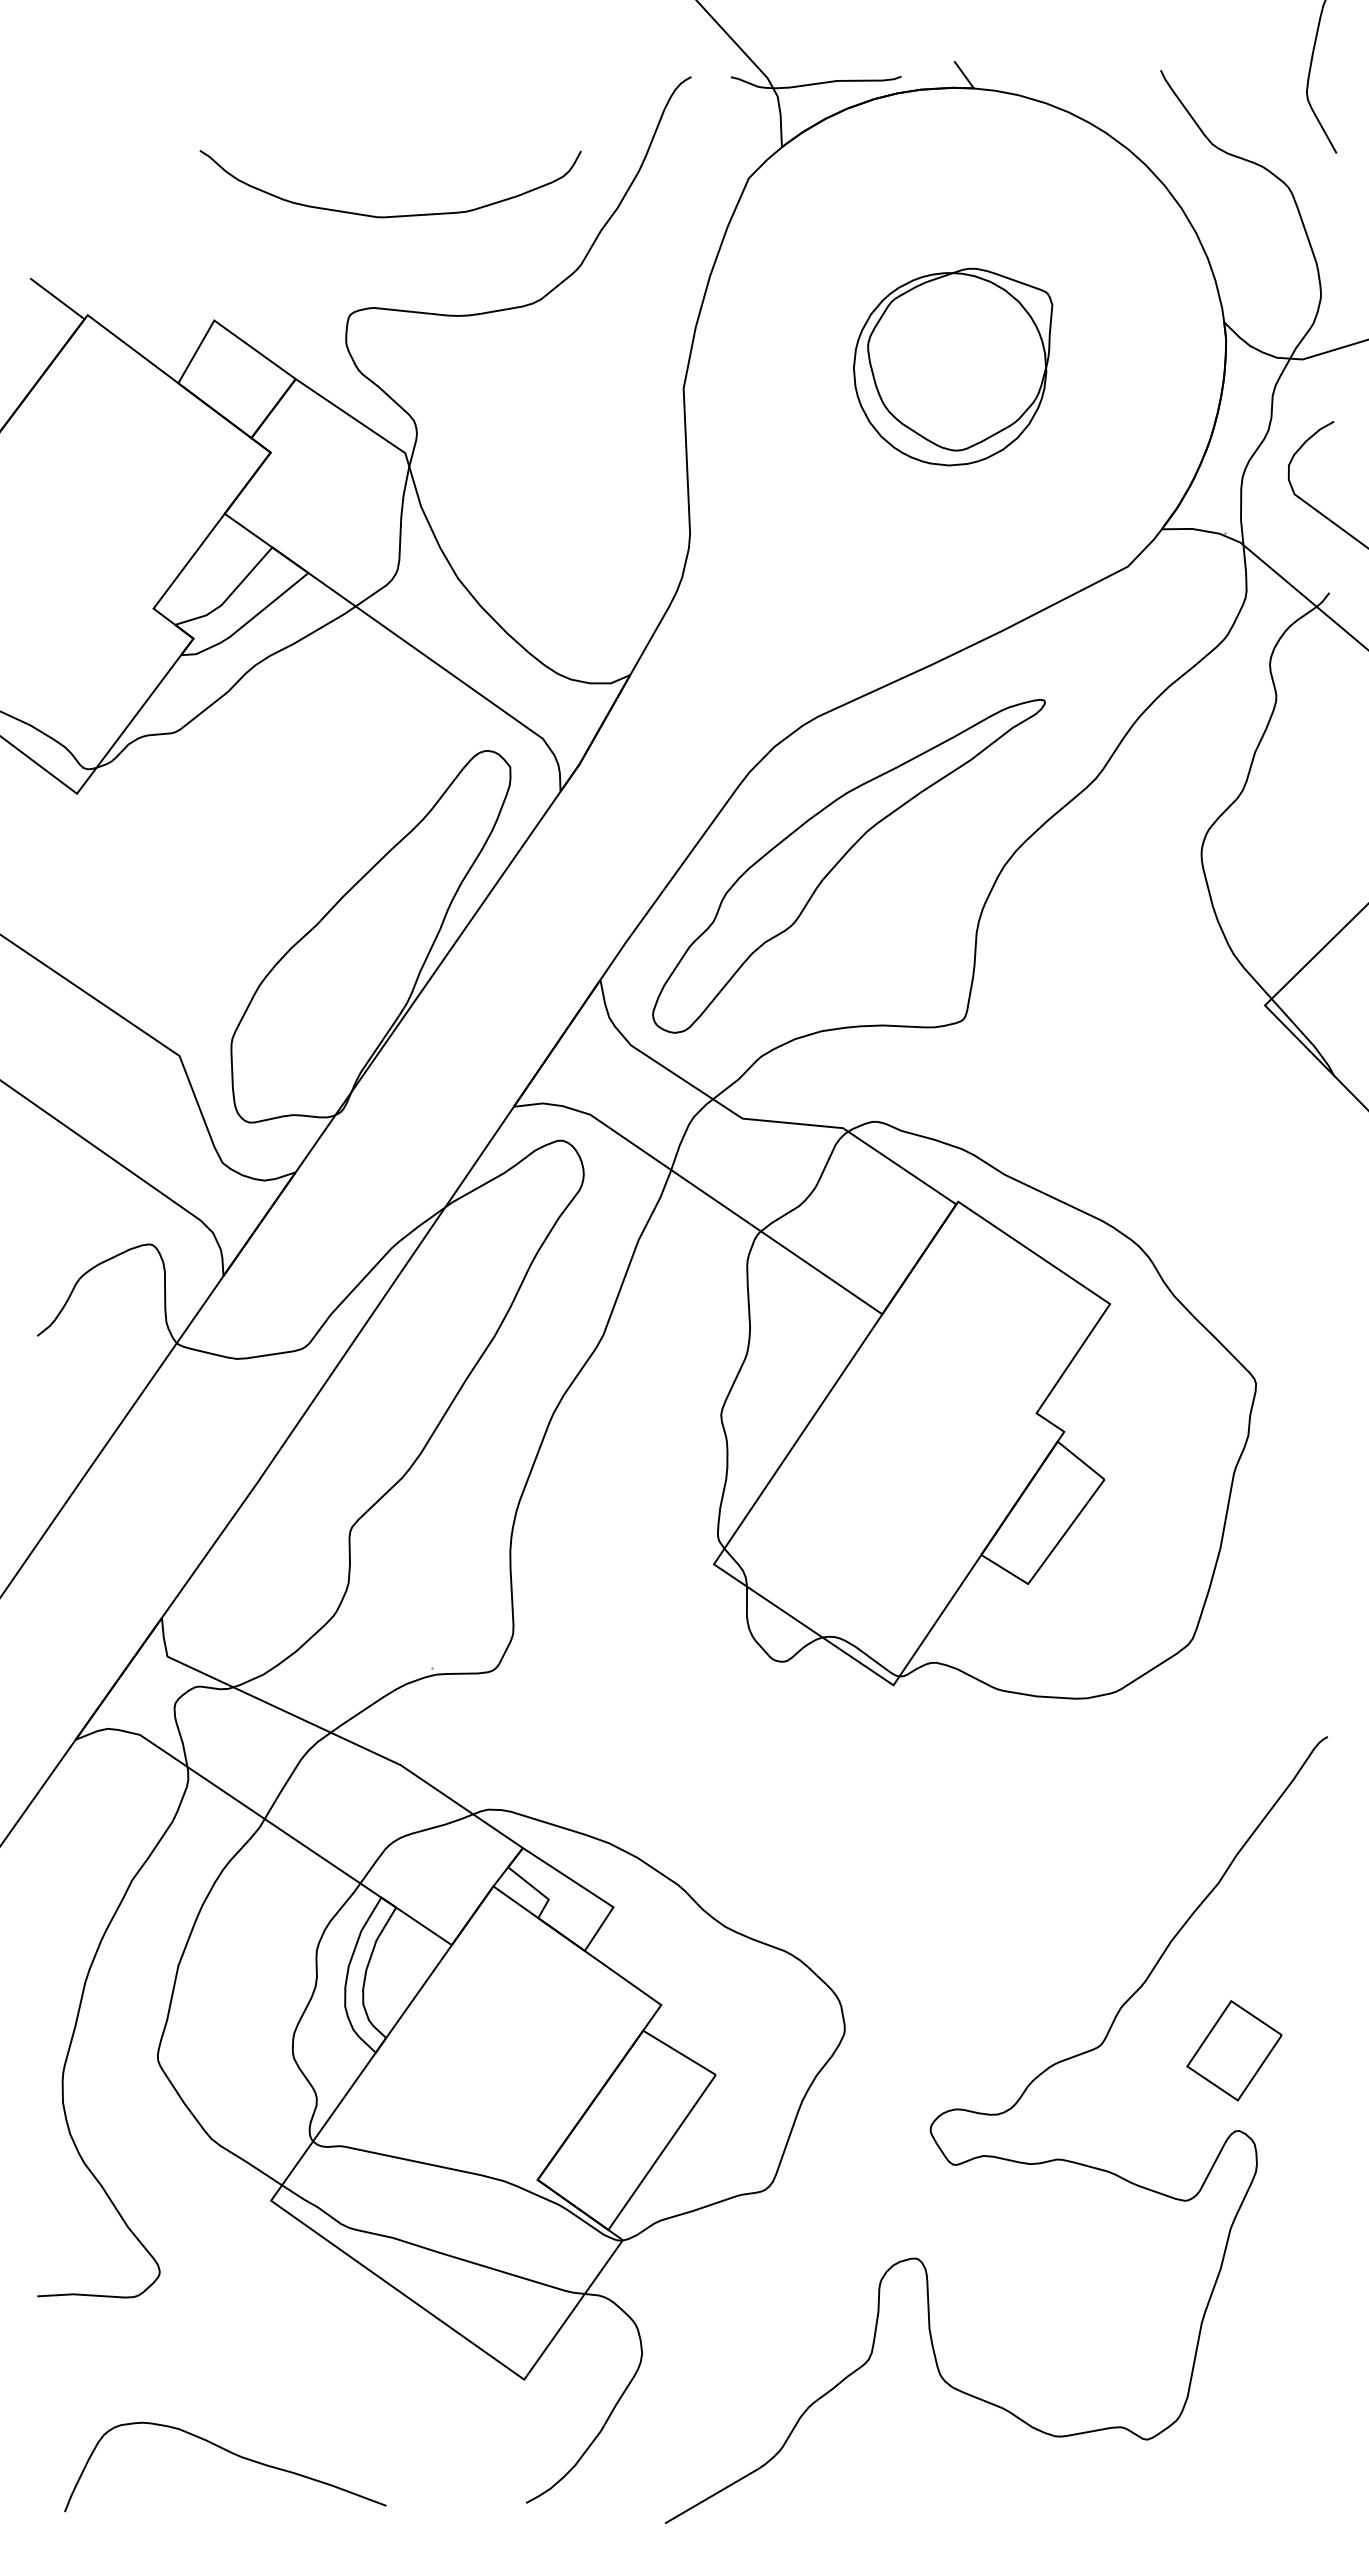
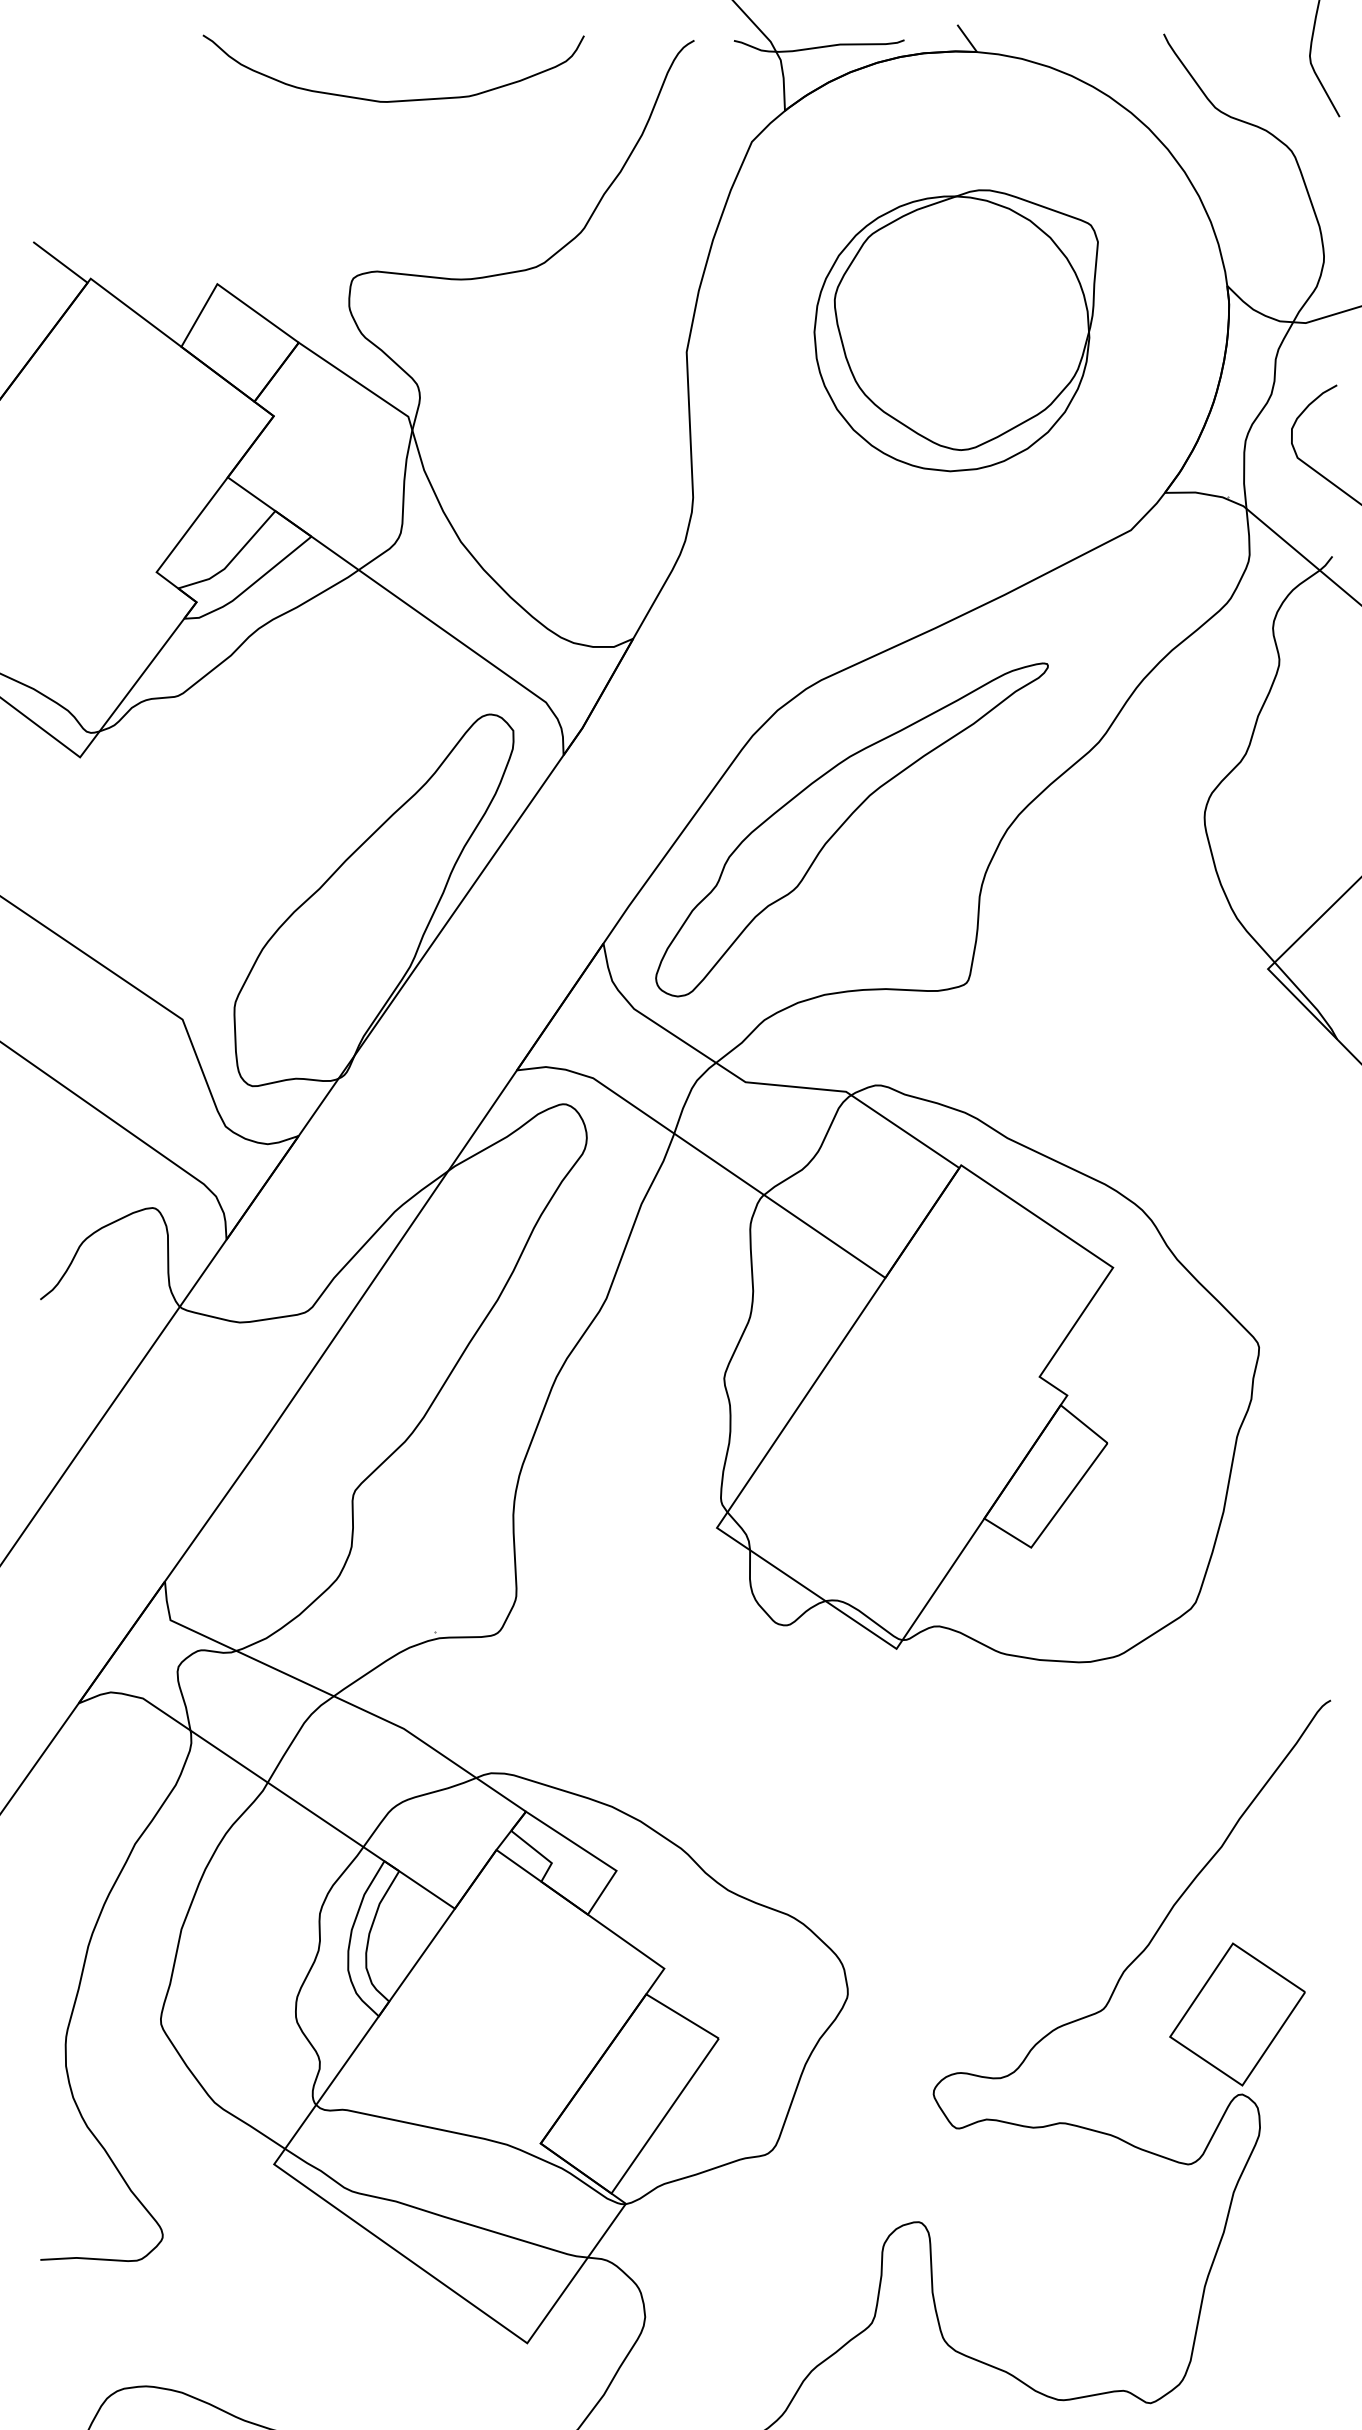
curve: (392, 215) -> (395, 100), moved
part: (952, 366) -> (955, 330), size x1.43
part: (1234, 2050) -> (1237, 2014), size x1.43

